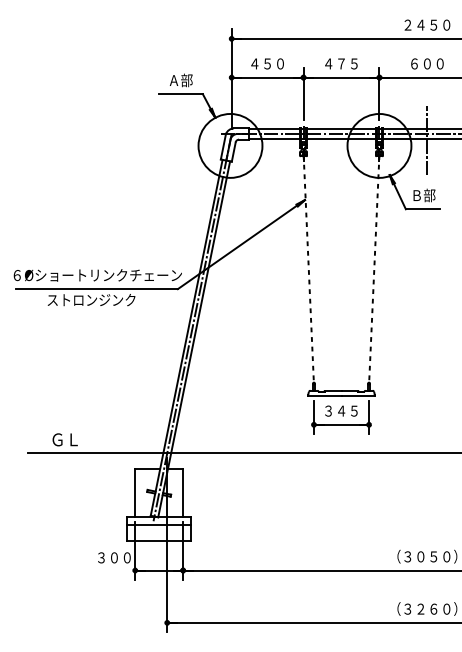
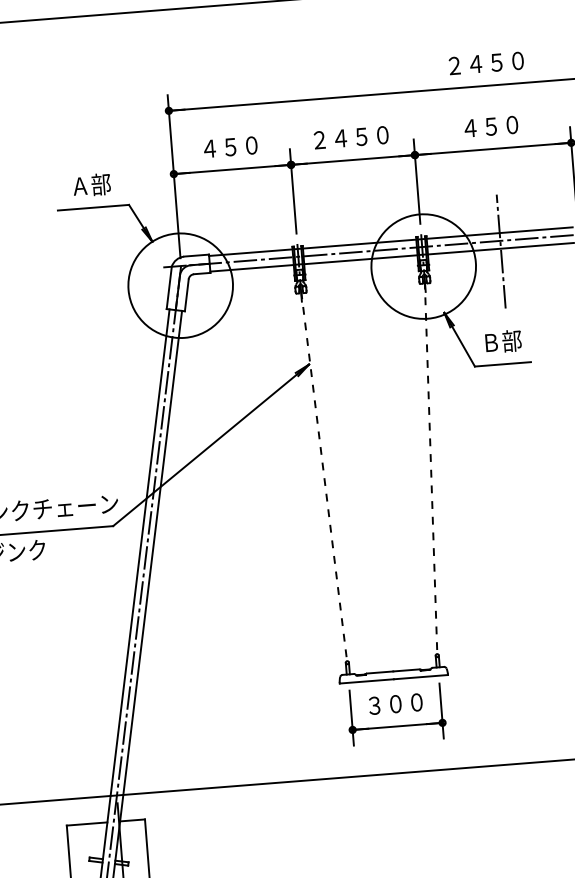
text: (341, 63) -> (351, 136), ４７５ -> ２４５０
text: (420, 63) -> (480, 126), ６００ -> ４５０
text: (347, 410) -> (405, 702), ３４５ -> ３００

